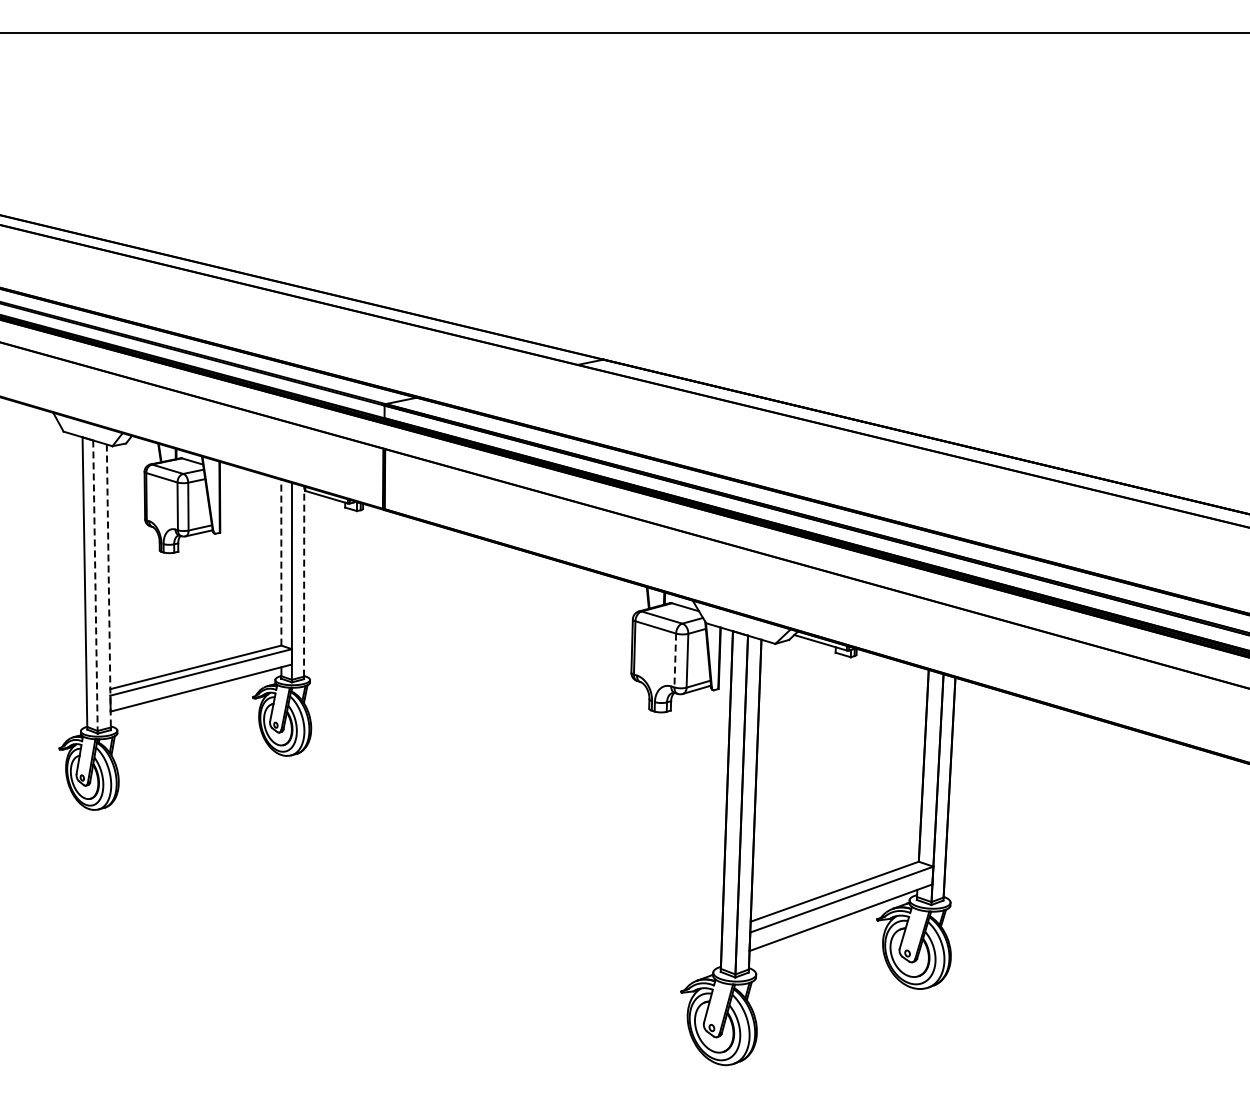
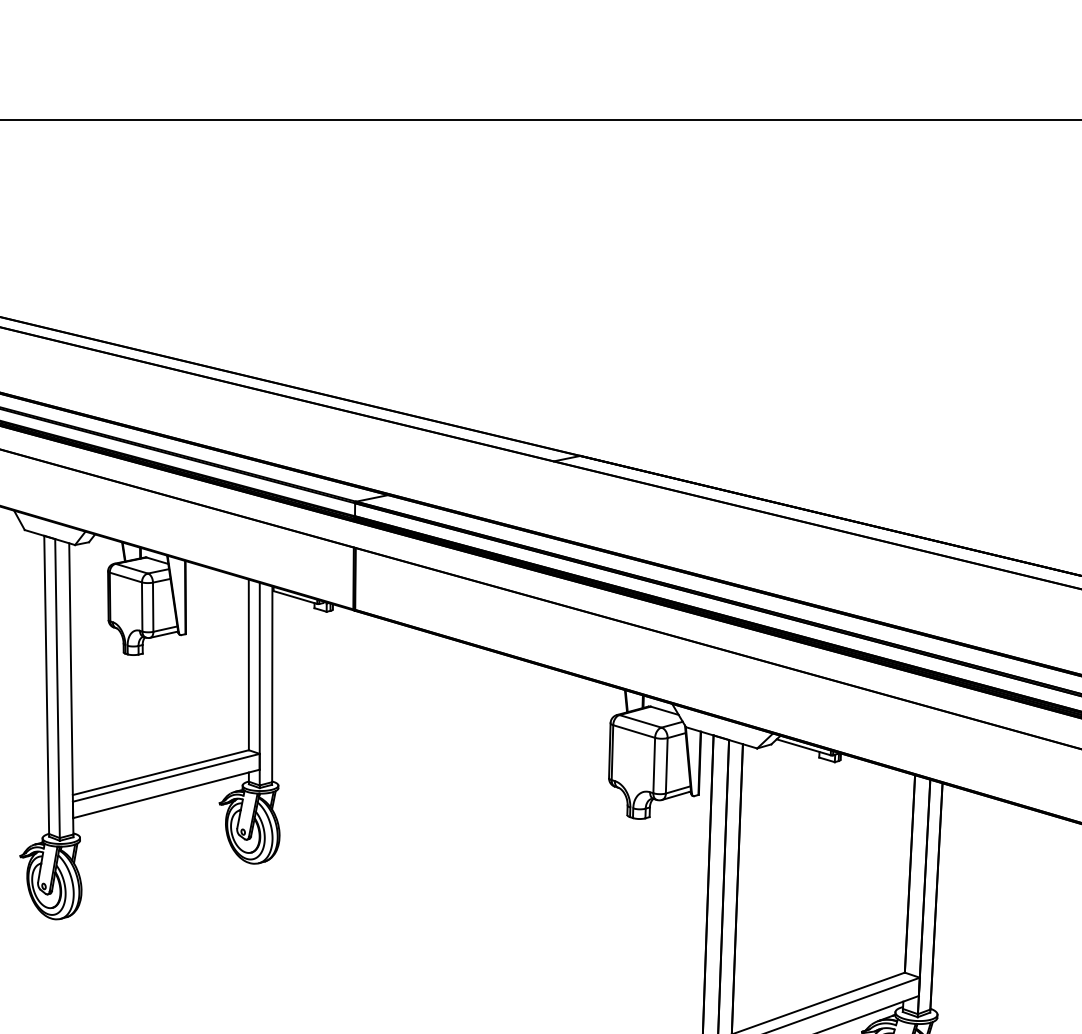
line: (281, 562) -> (248, 664), dashed -> solid
line: (304, 581) -> (272, 684), dashed -> solid
line: (95, 586) -> (57, 689), dashed -> solid
line: (108, 586) -> (70, 689), dashed -> solid
line: (675, 660) -> (654, 765), dashed -> solid

